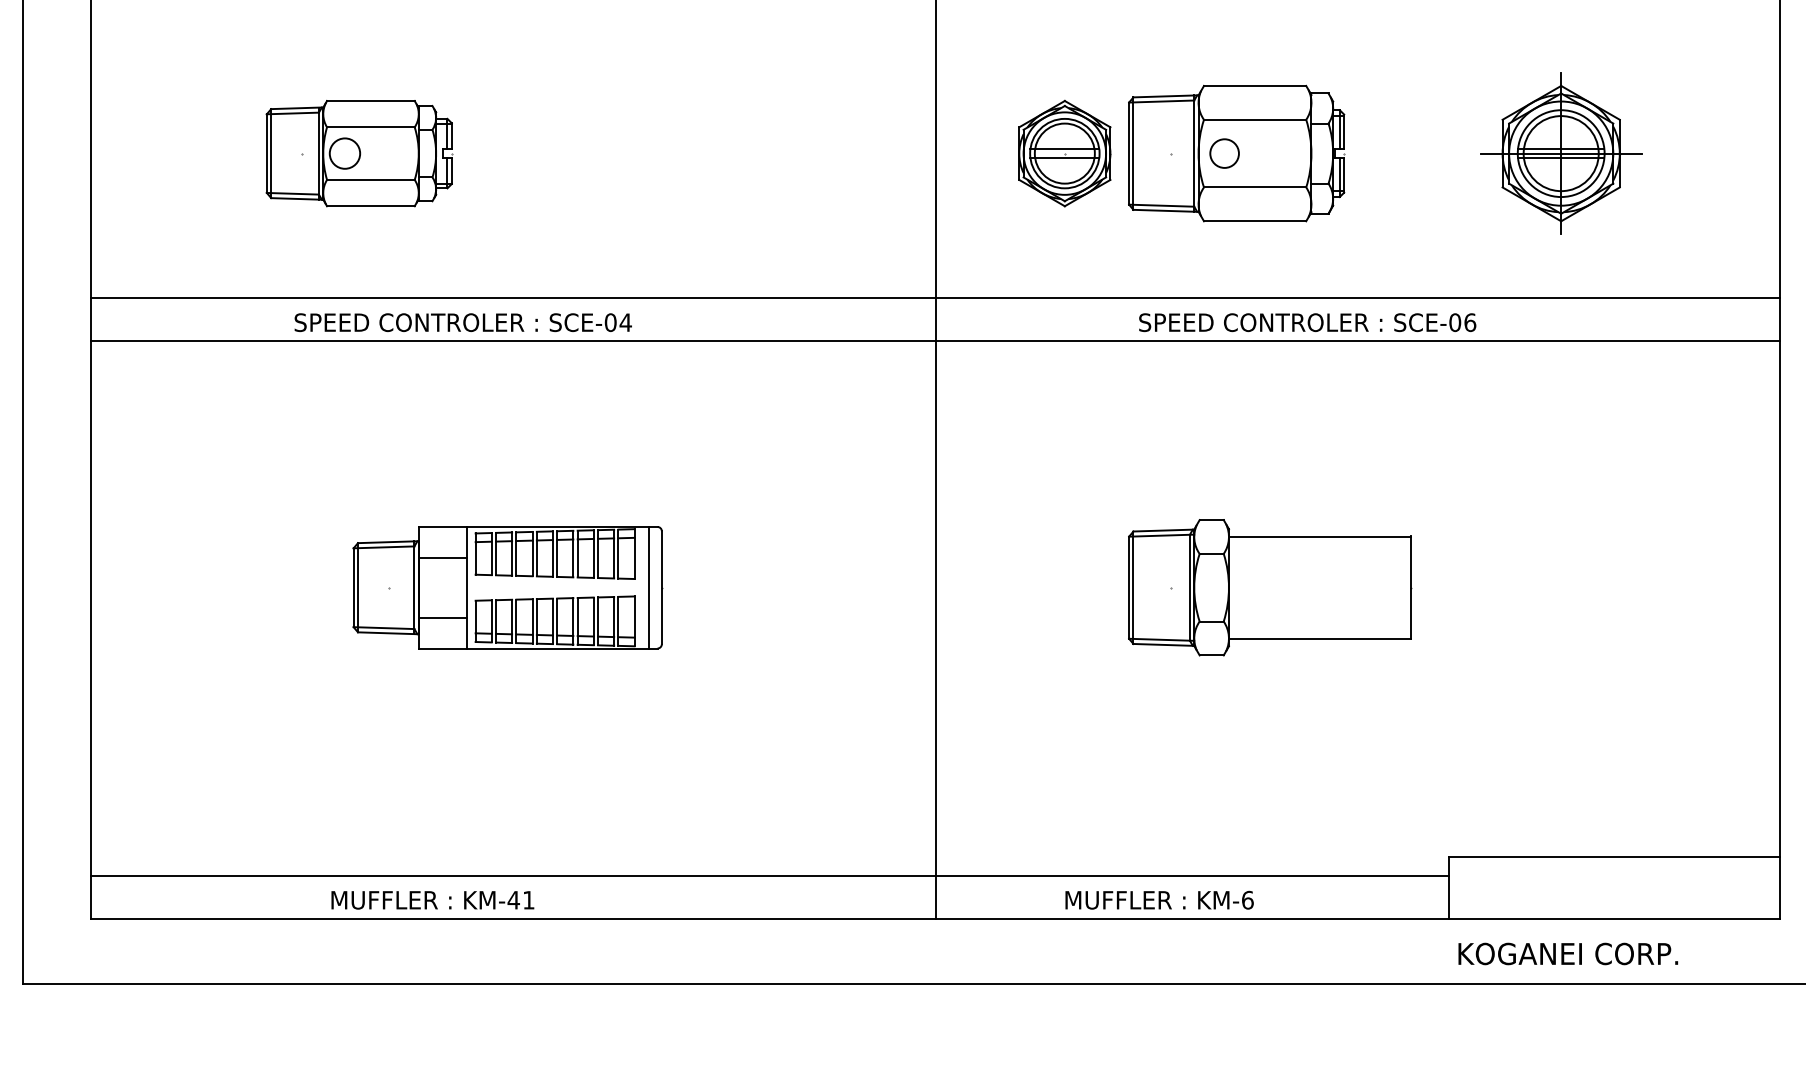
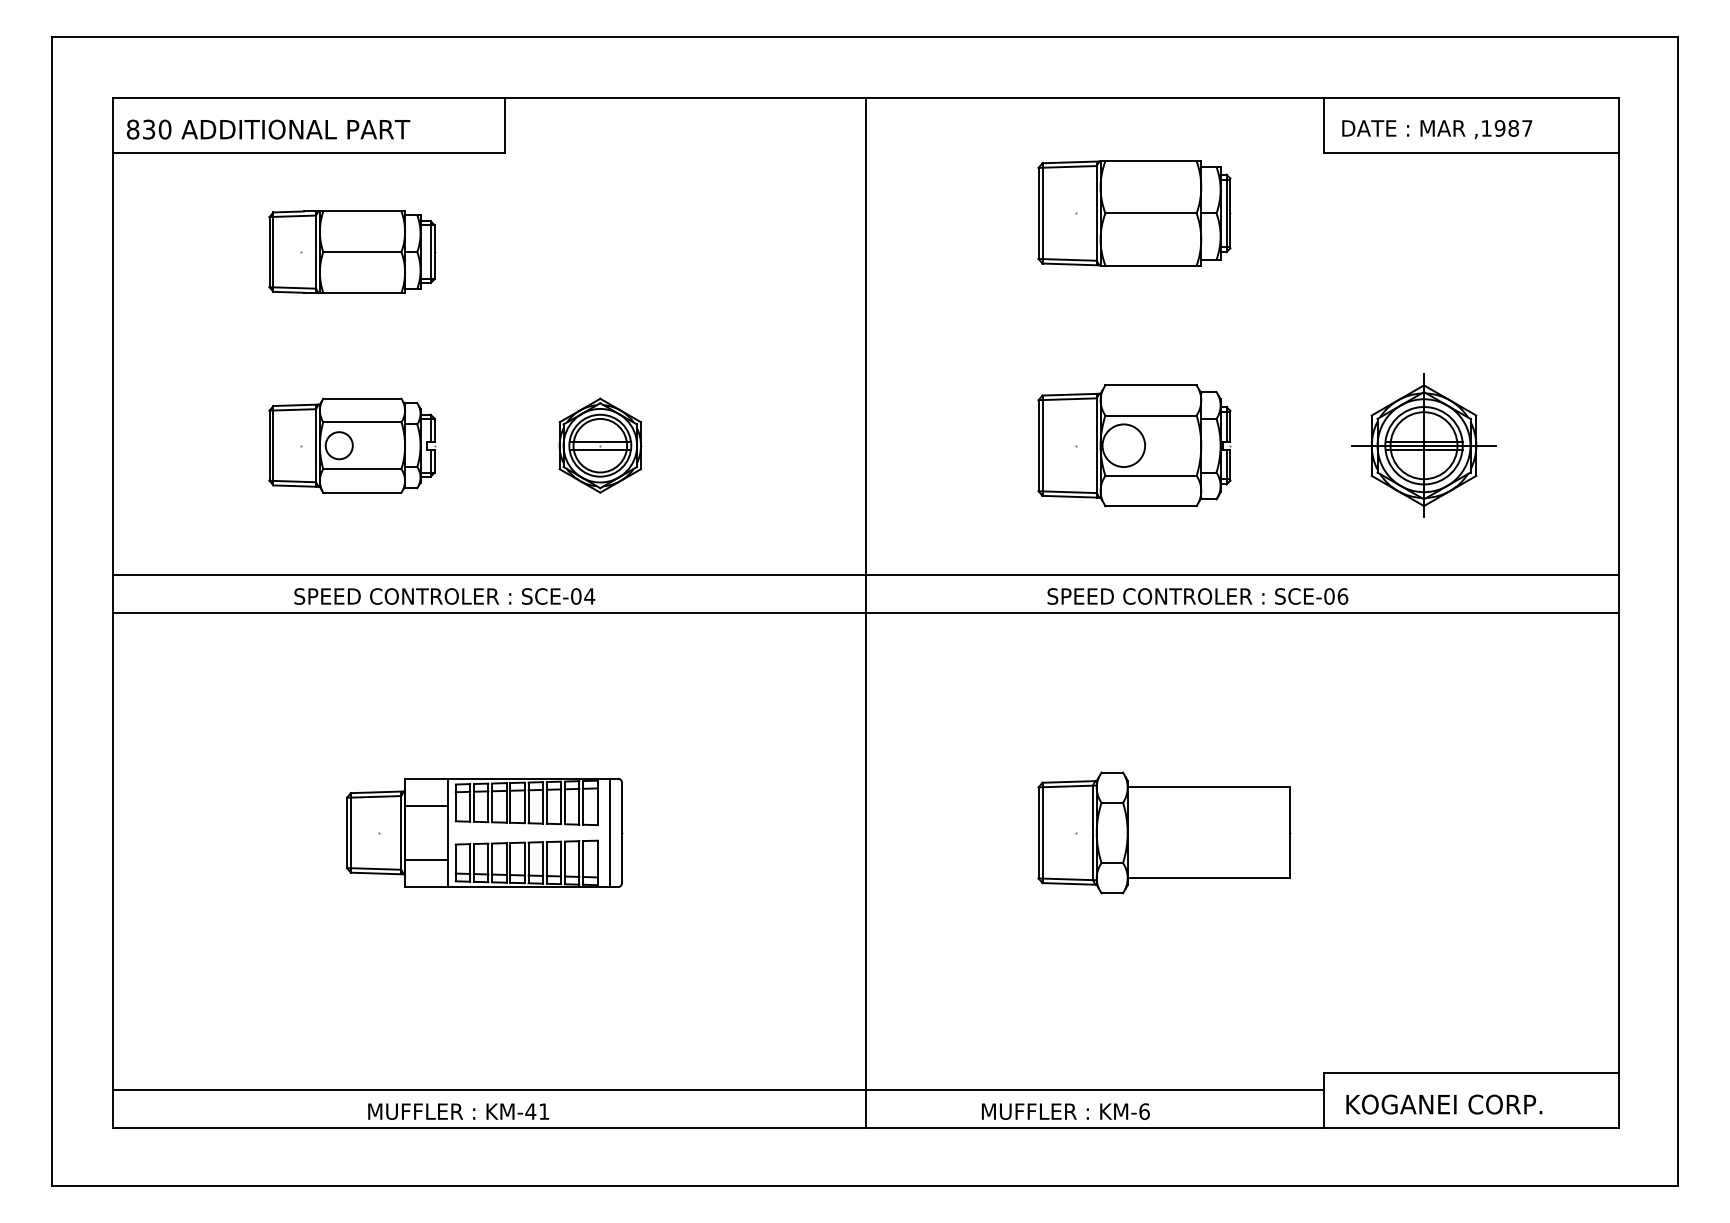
part: (1065, 153) -> (600, 445), moved
circle: (1224, 153) -> (1123, 445), size x1.67
text: (432, 900) -> (458, 1111), moved
text: (1568, 953) -> (1444, 1104), moved

